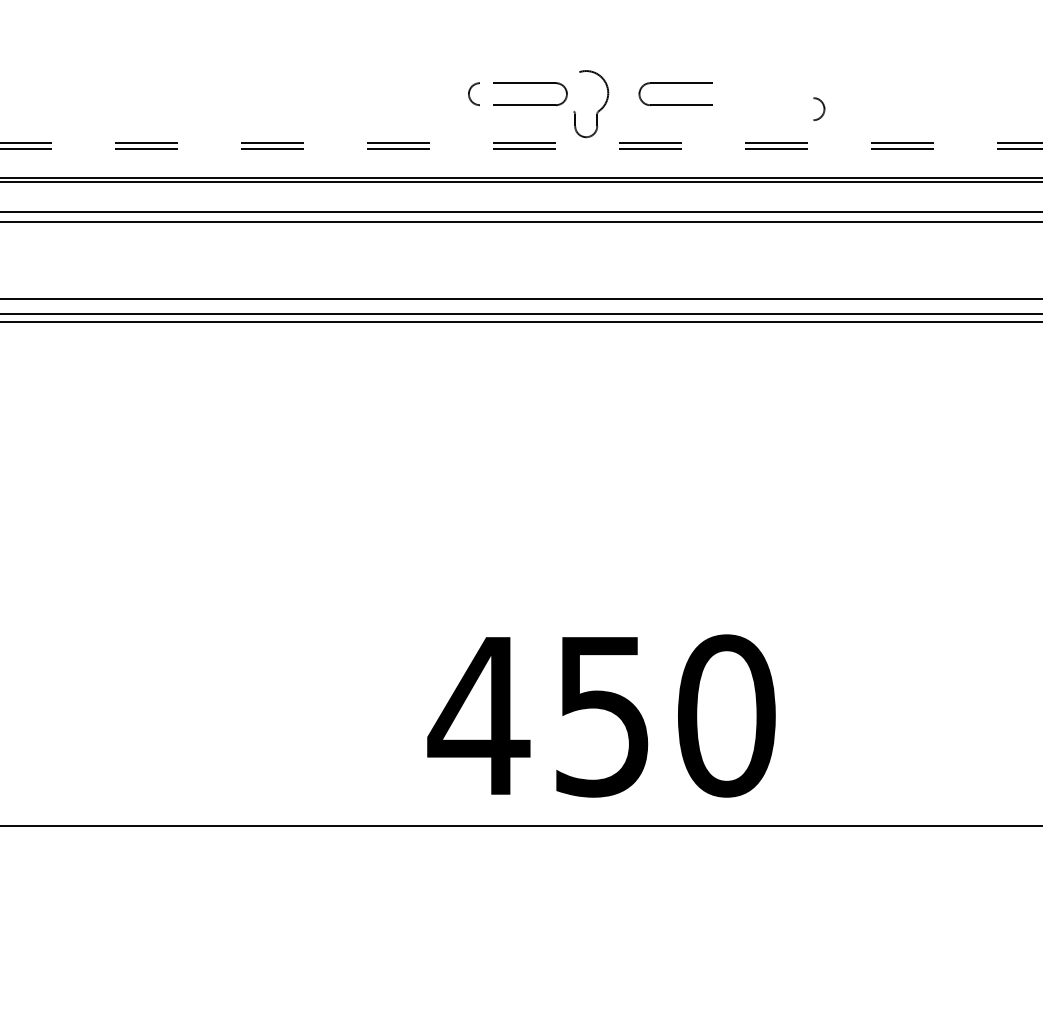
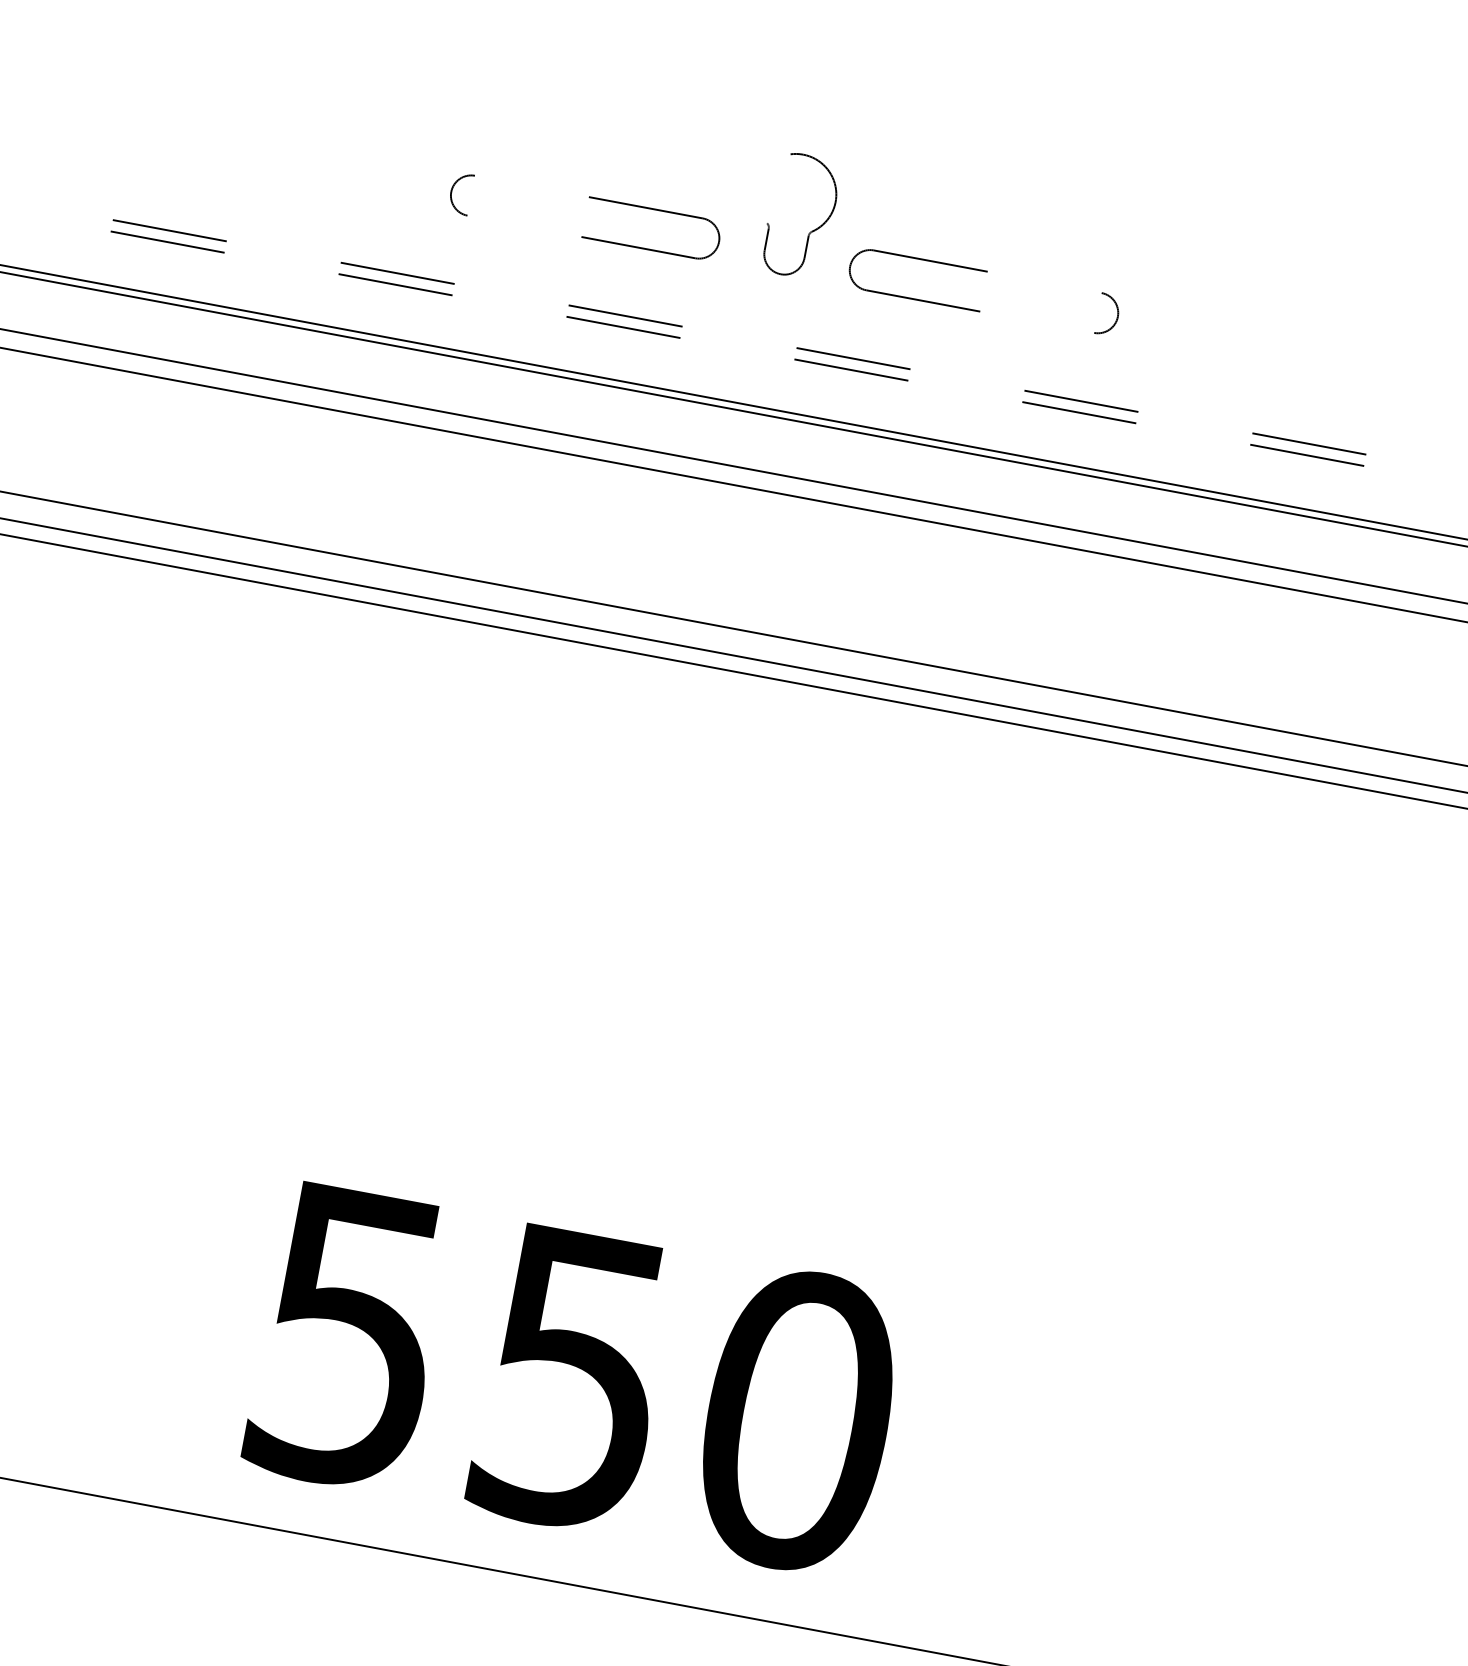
arc: (470, 96) -> (453, 196), moved
arc: (823, 108) -> (1116, 315), moved
part: (598, 110) -> (812, 230), moved
text: (478, 717) -> (348, 1339), 450 -> 550

